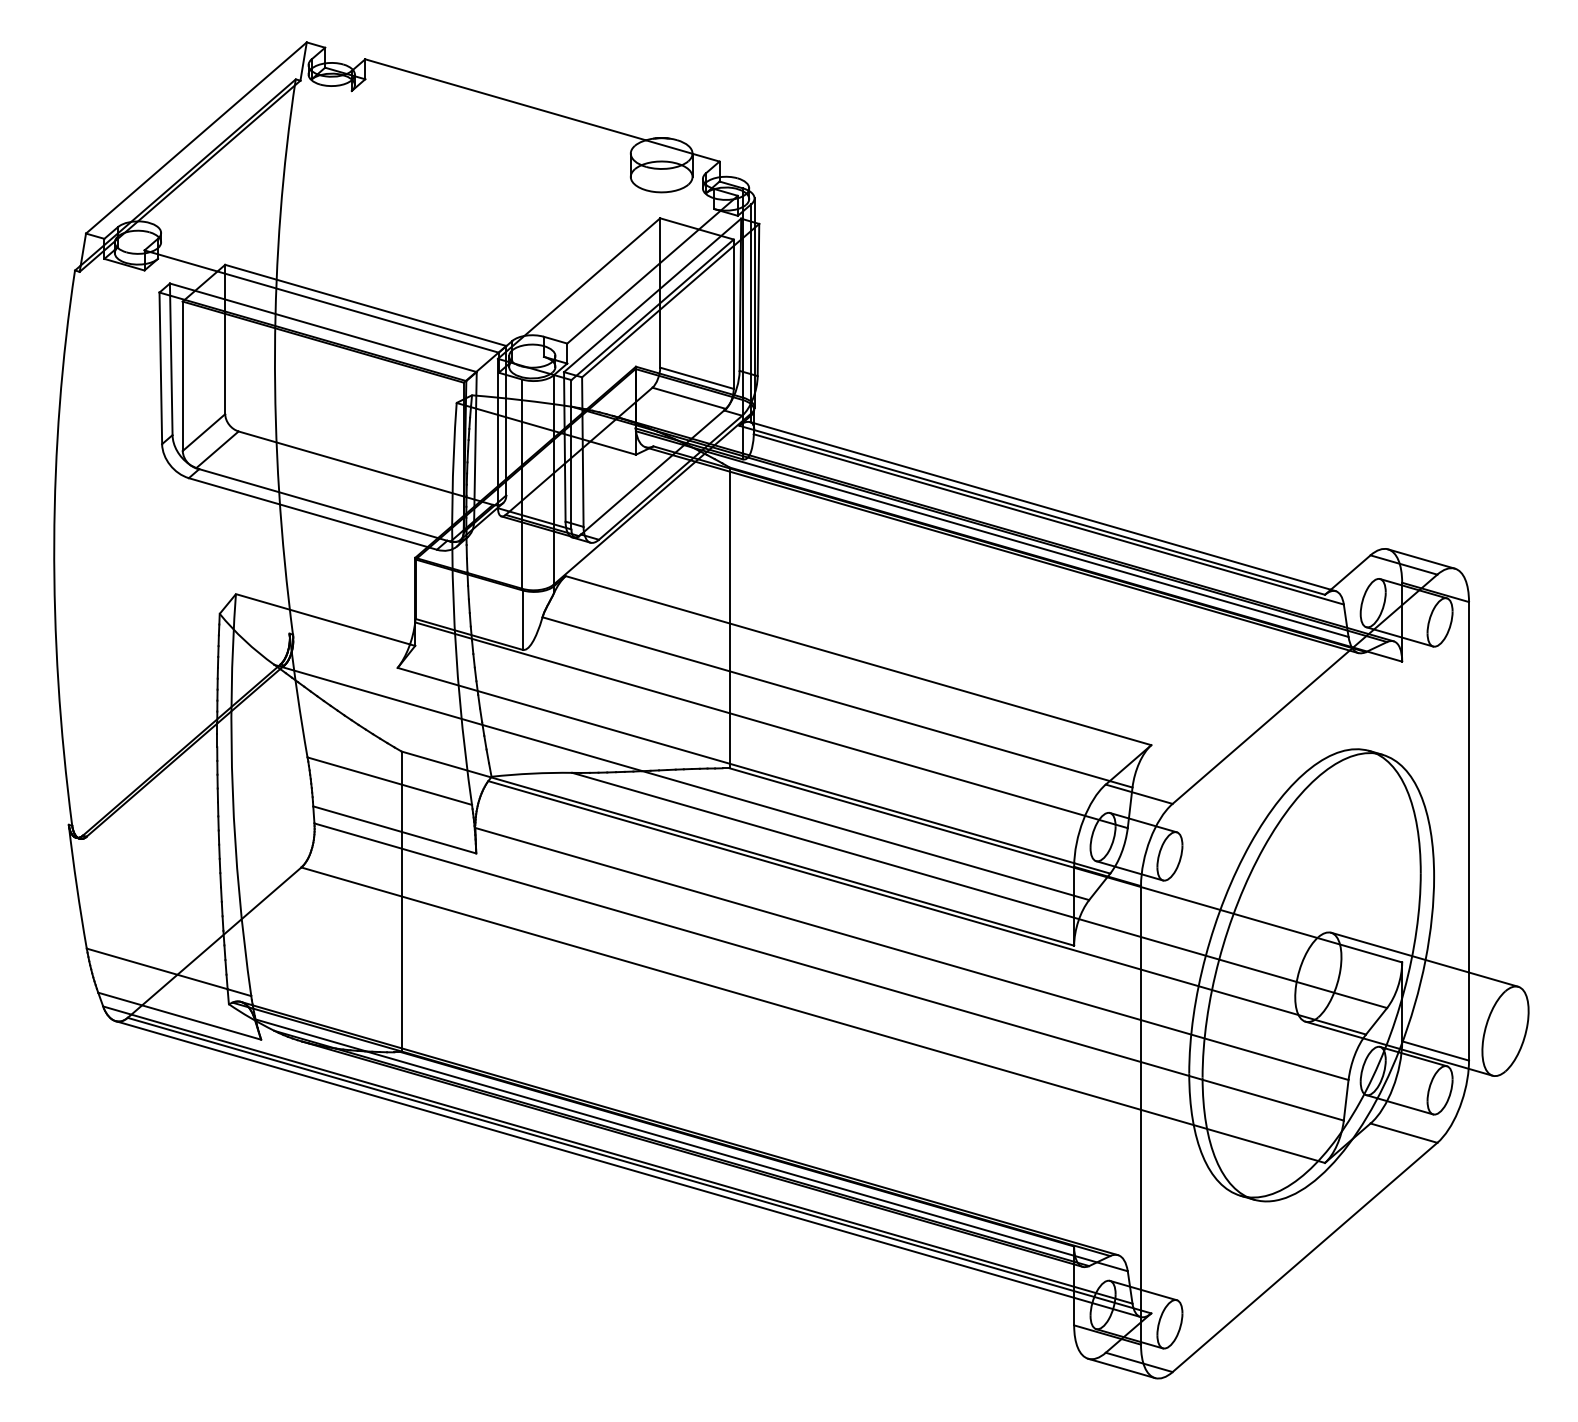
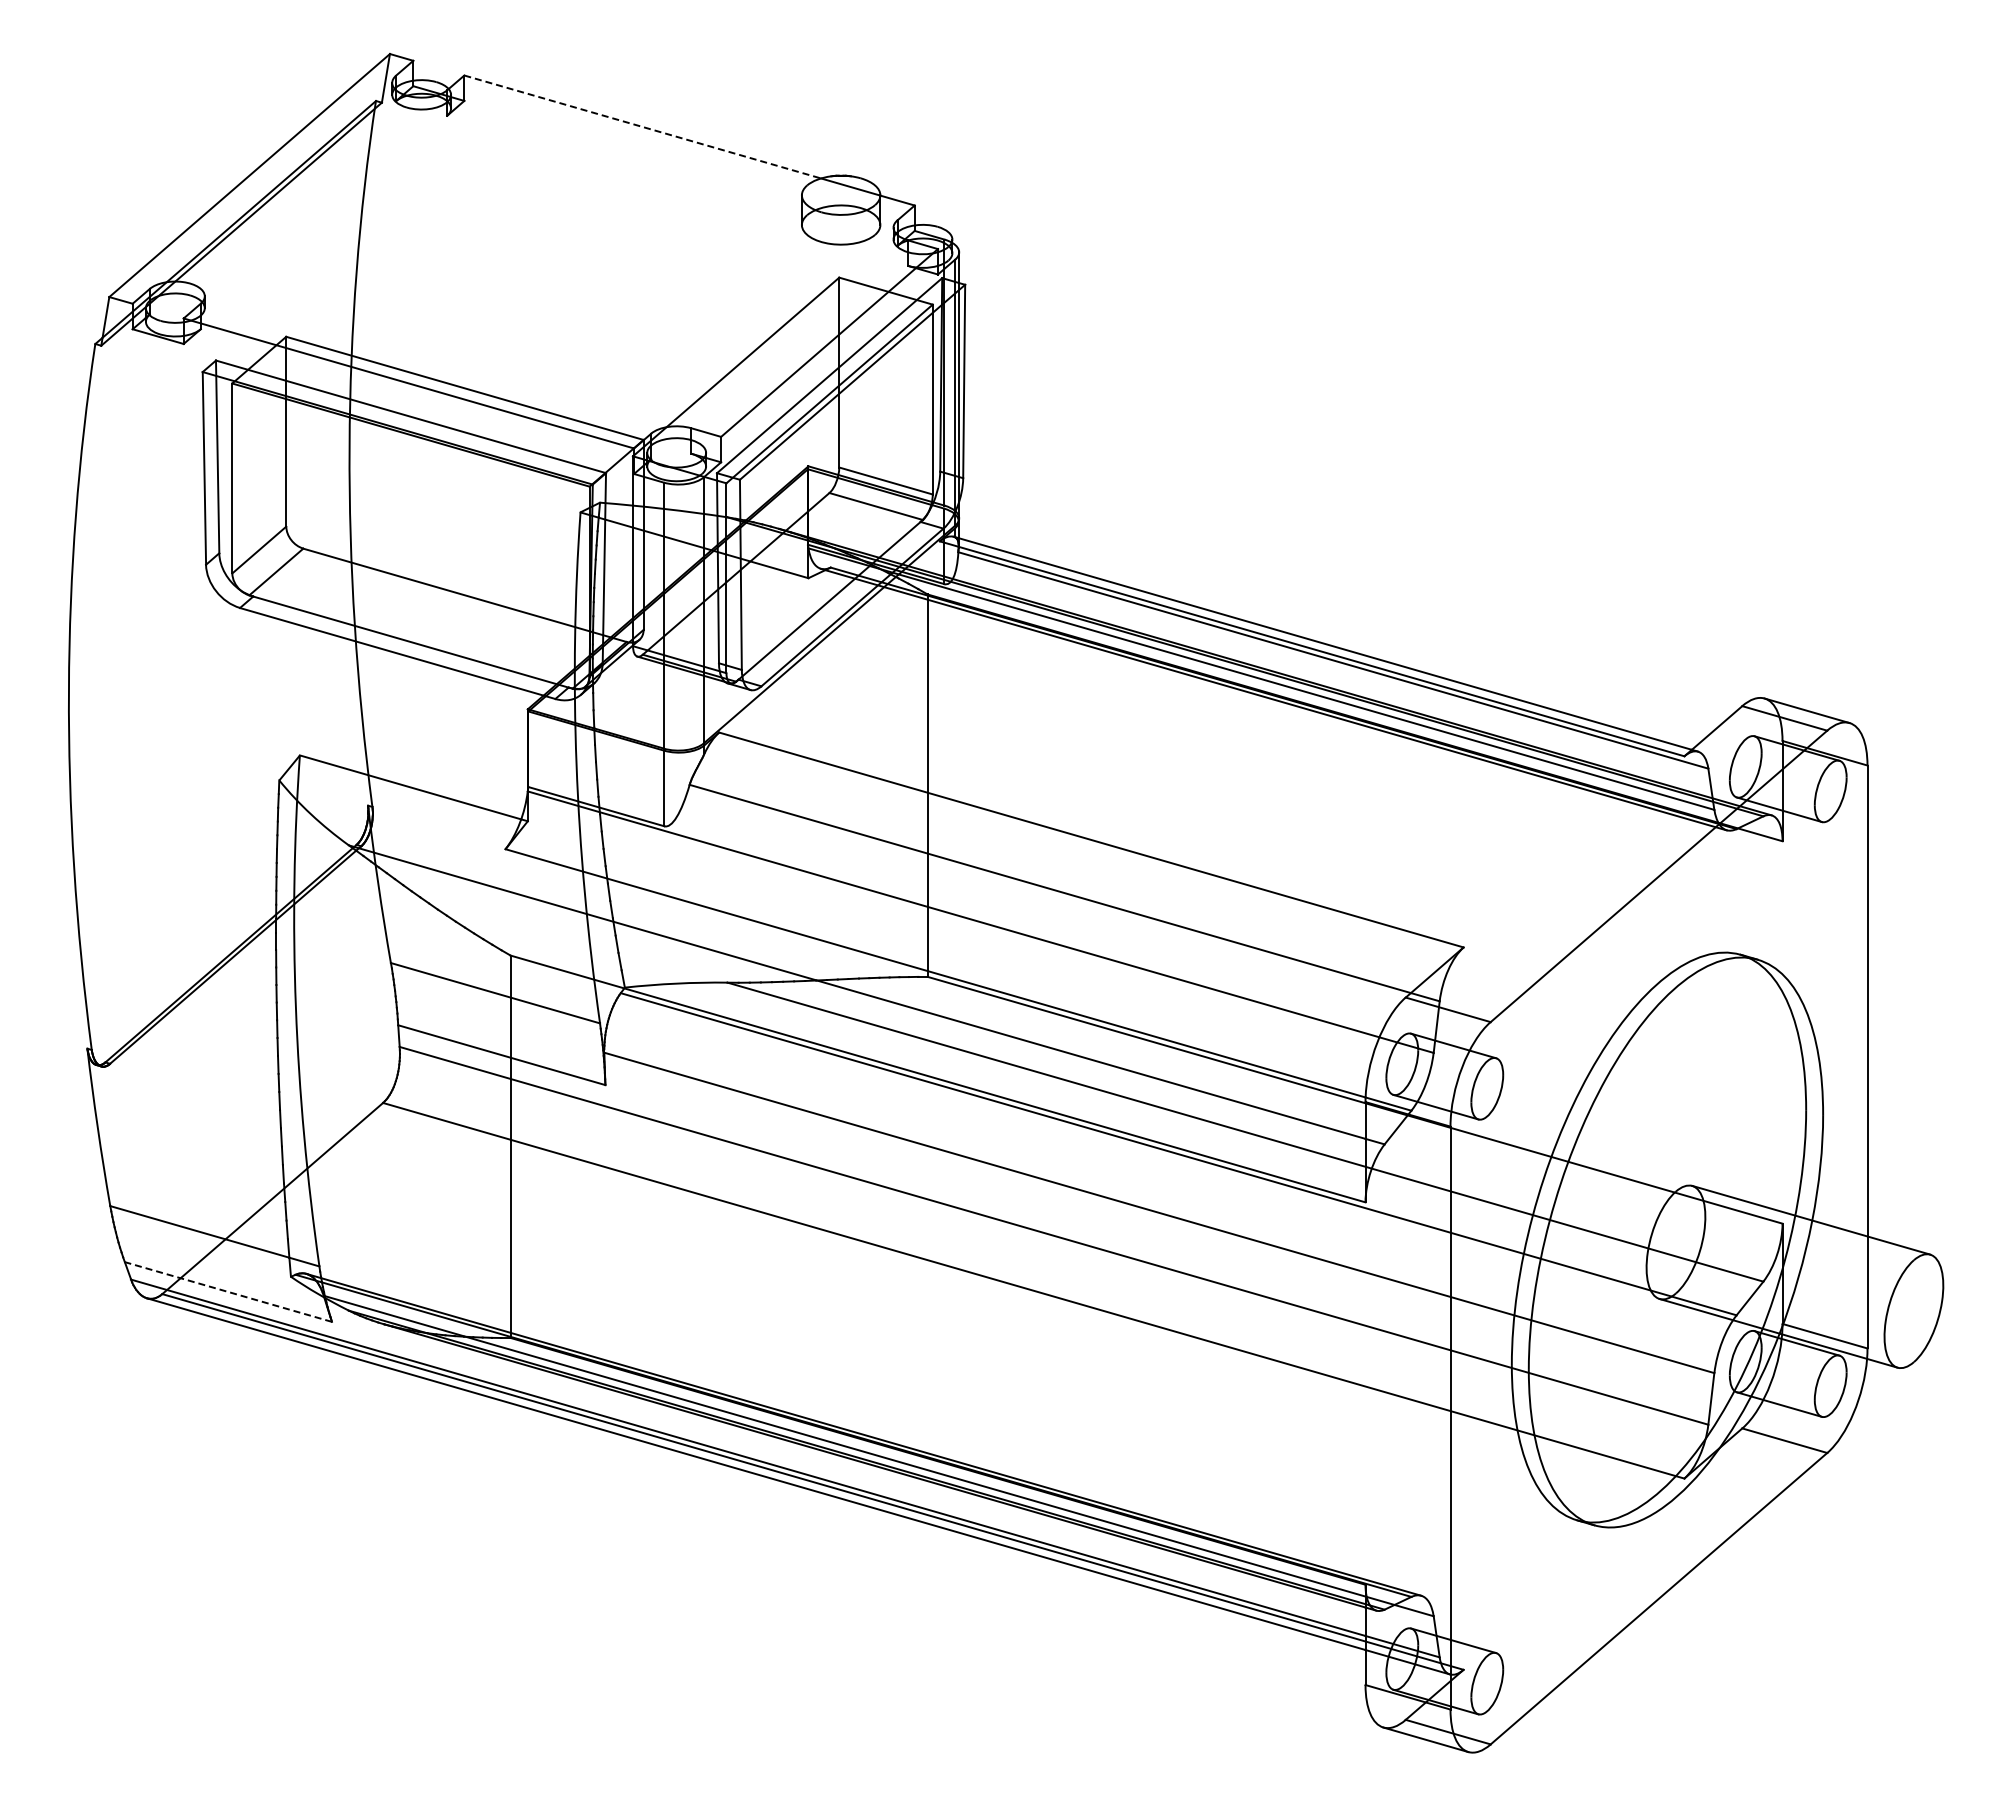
line: (505, 99) -> (642, 126), solid -> dashed
line: (179, 1016) -> (228, 1292), solid -> dashed

